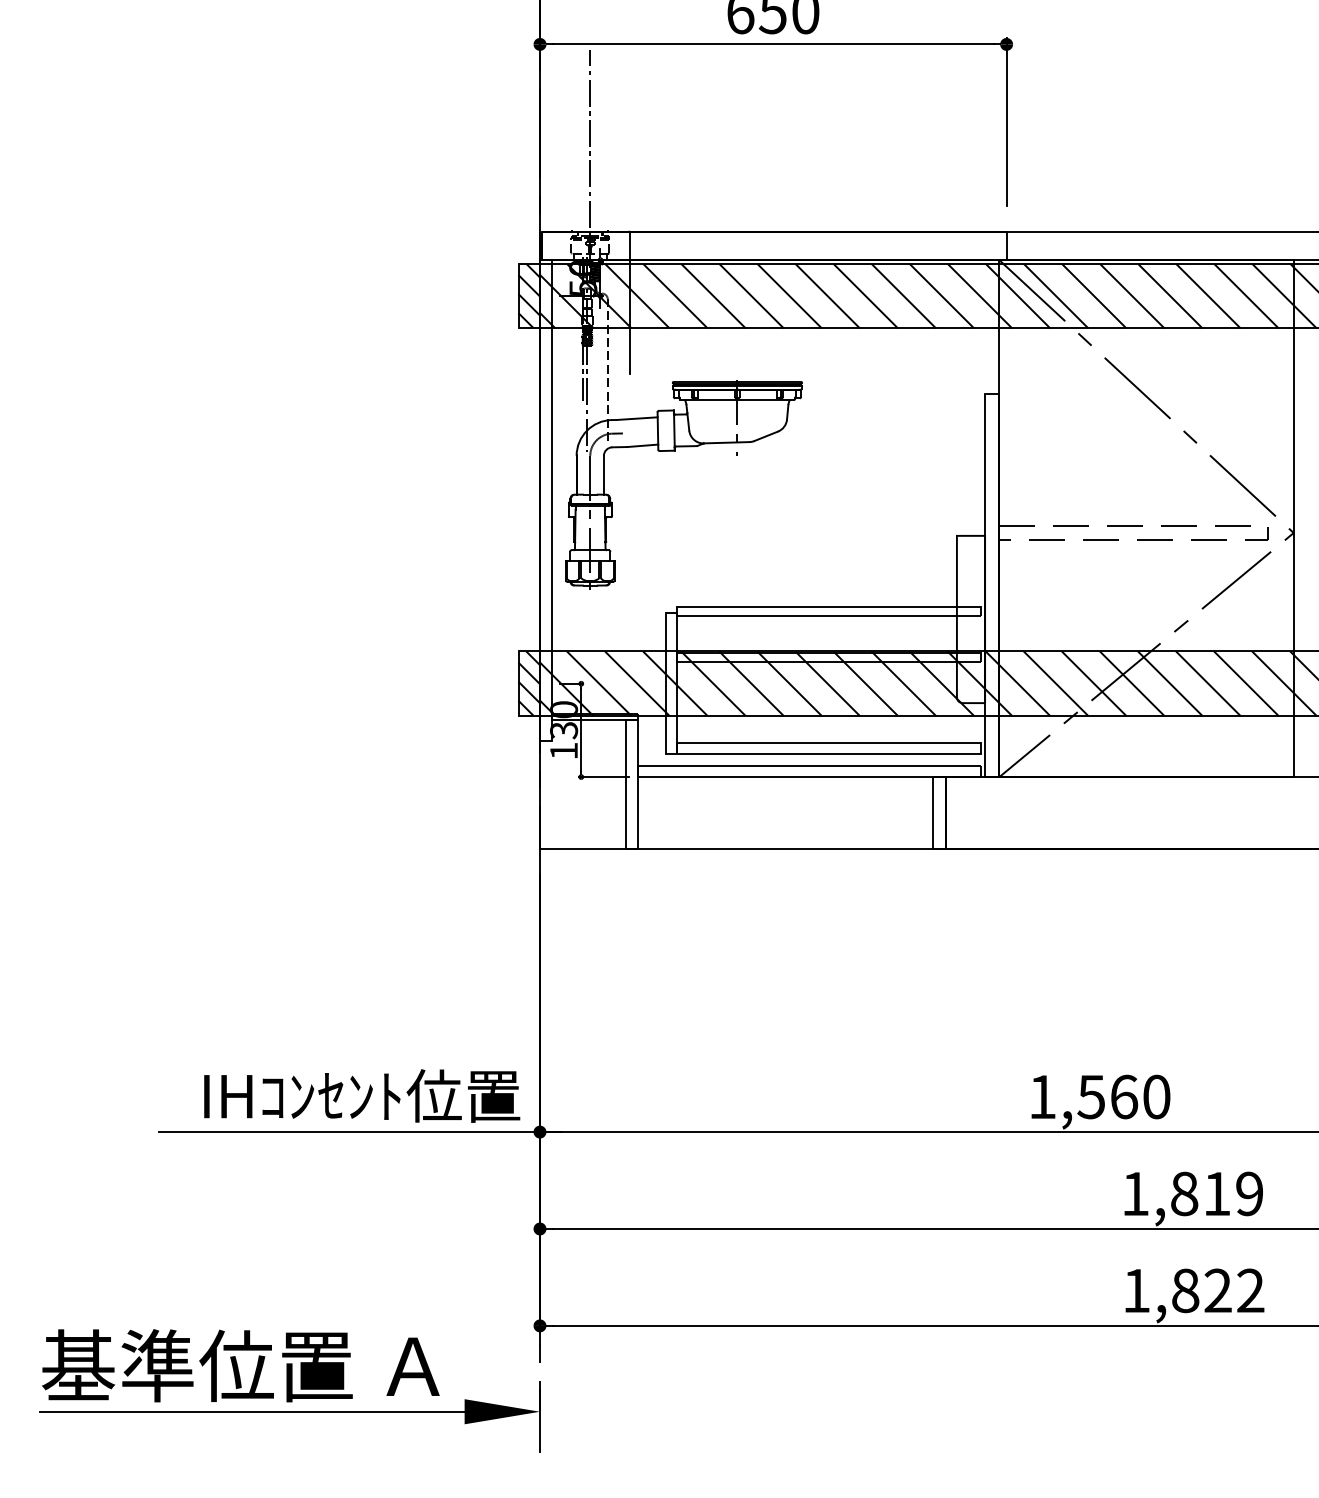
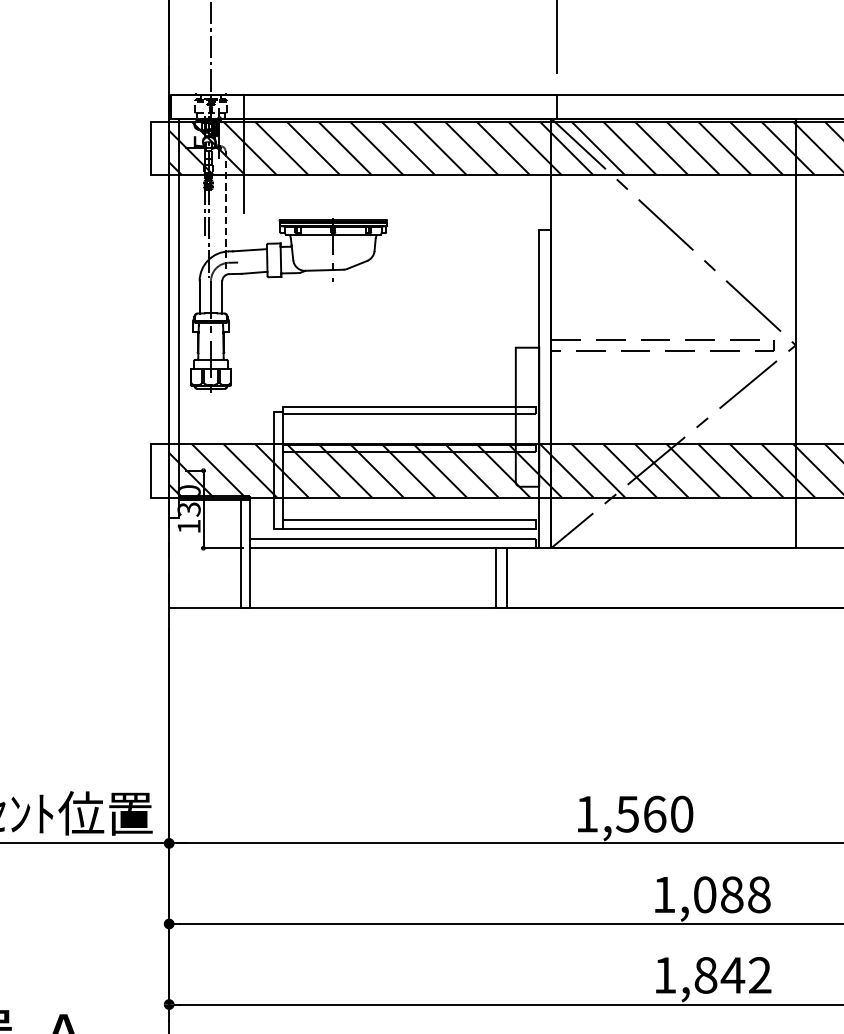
hatch: (529, 295) -> (160, 147), removed
hatch: (529, 683) -> (160, 470), removed
text: (1217, 1193) -> (732, 894), 1,819 -> 1,088
text: (1217, 1290) -> (732, 975), 1,822 -> 1,842

